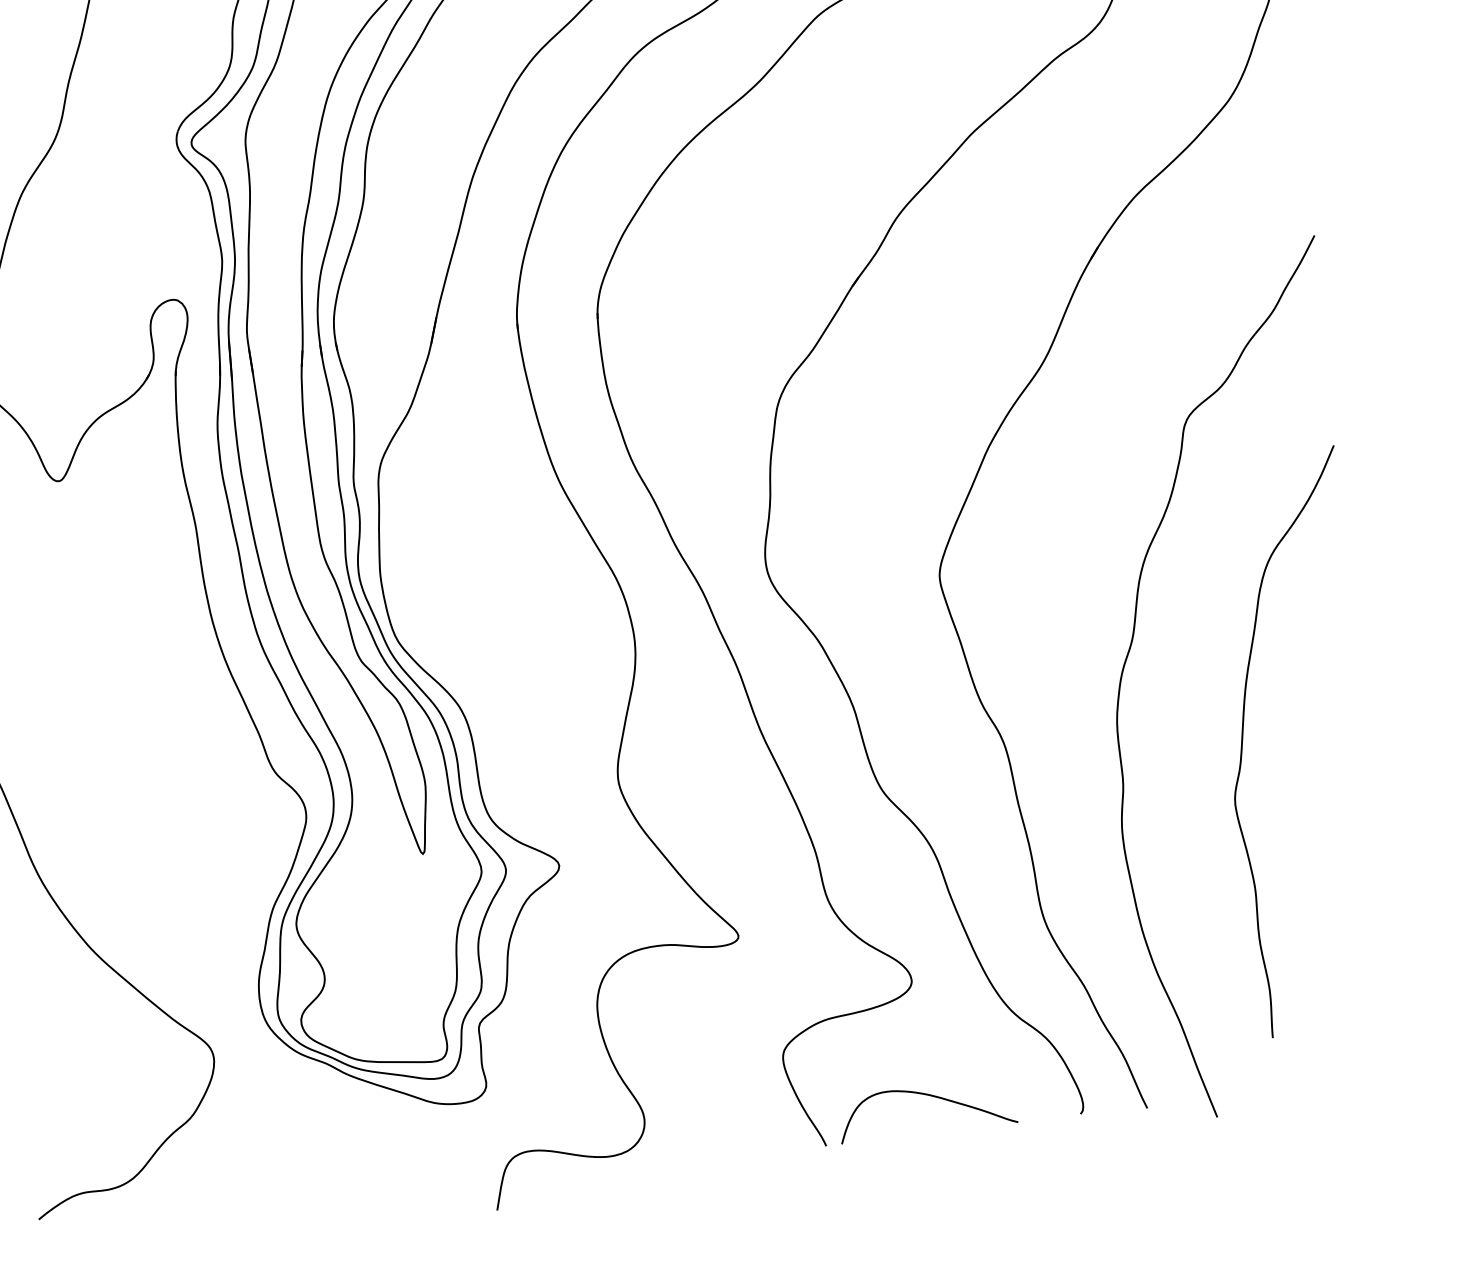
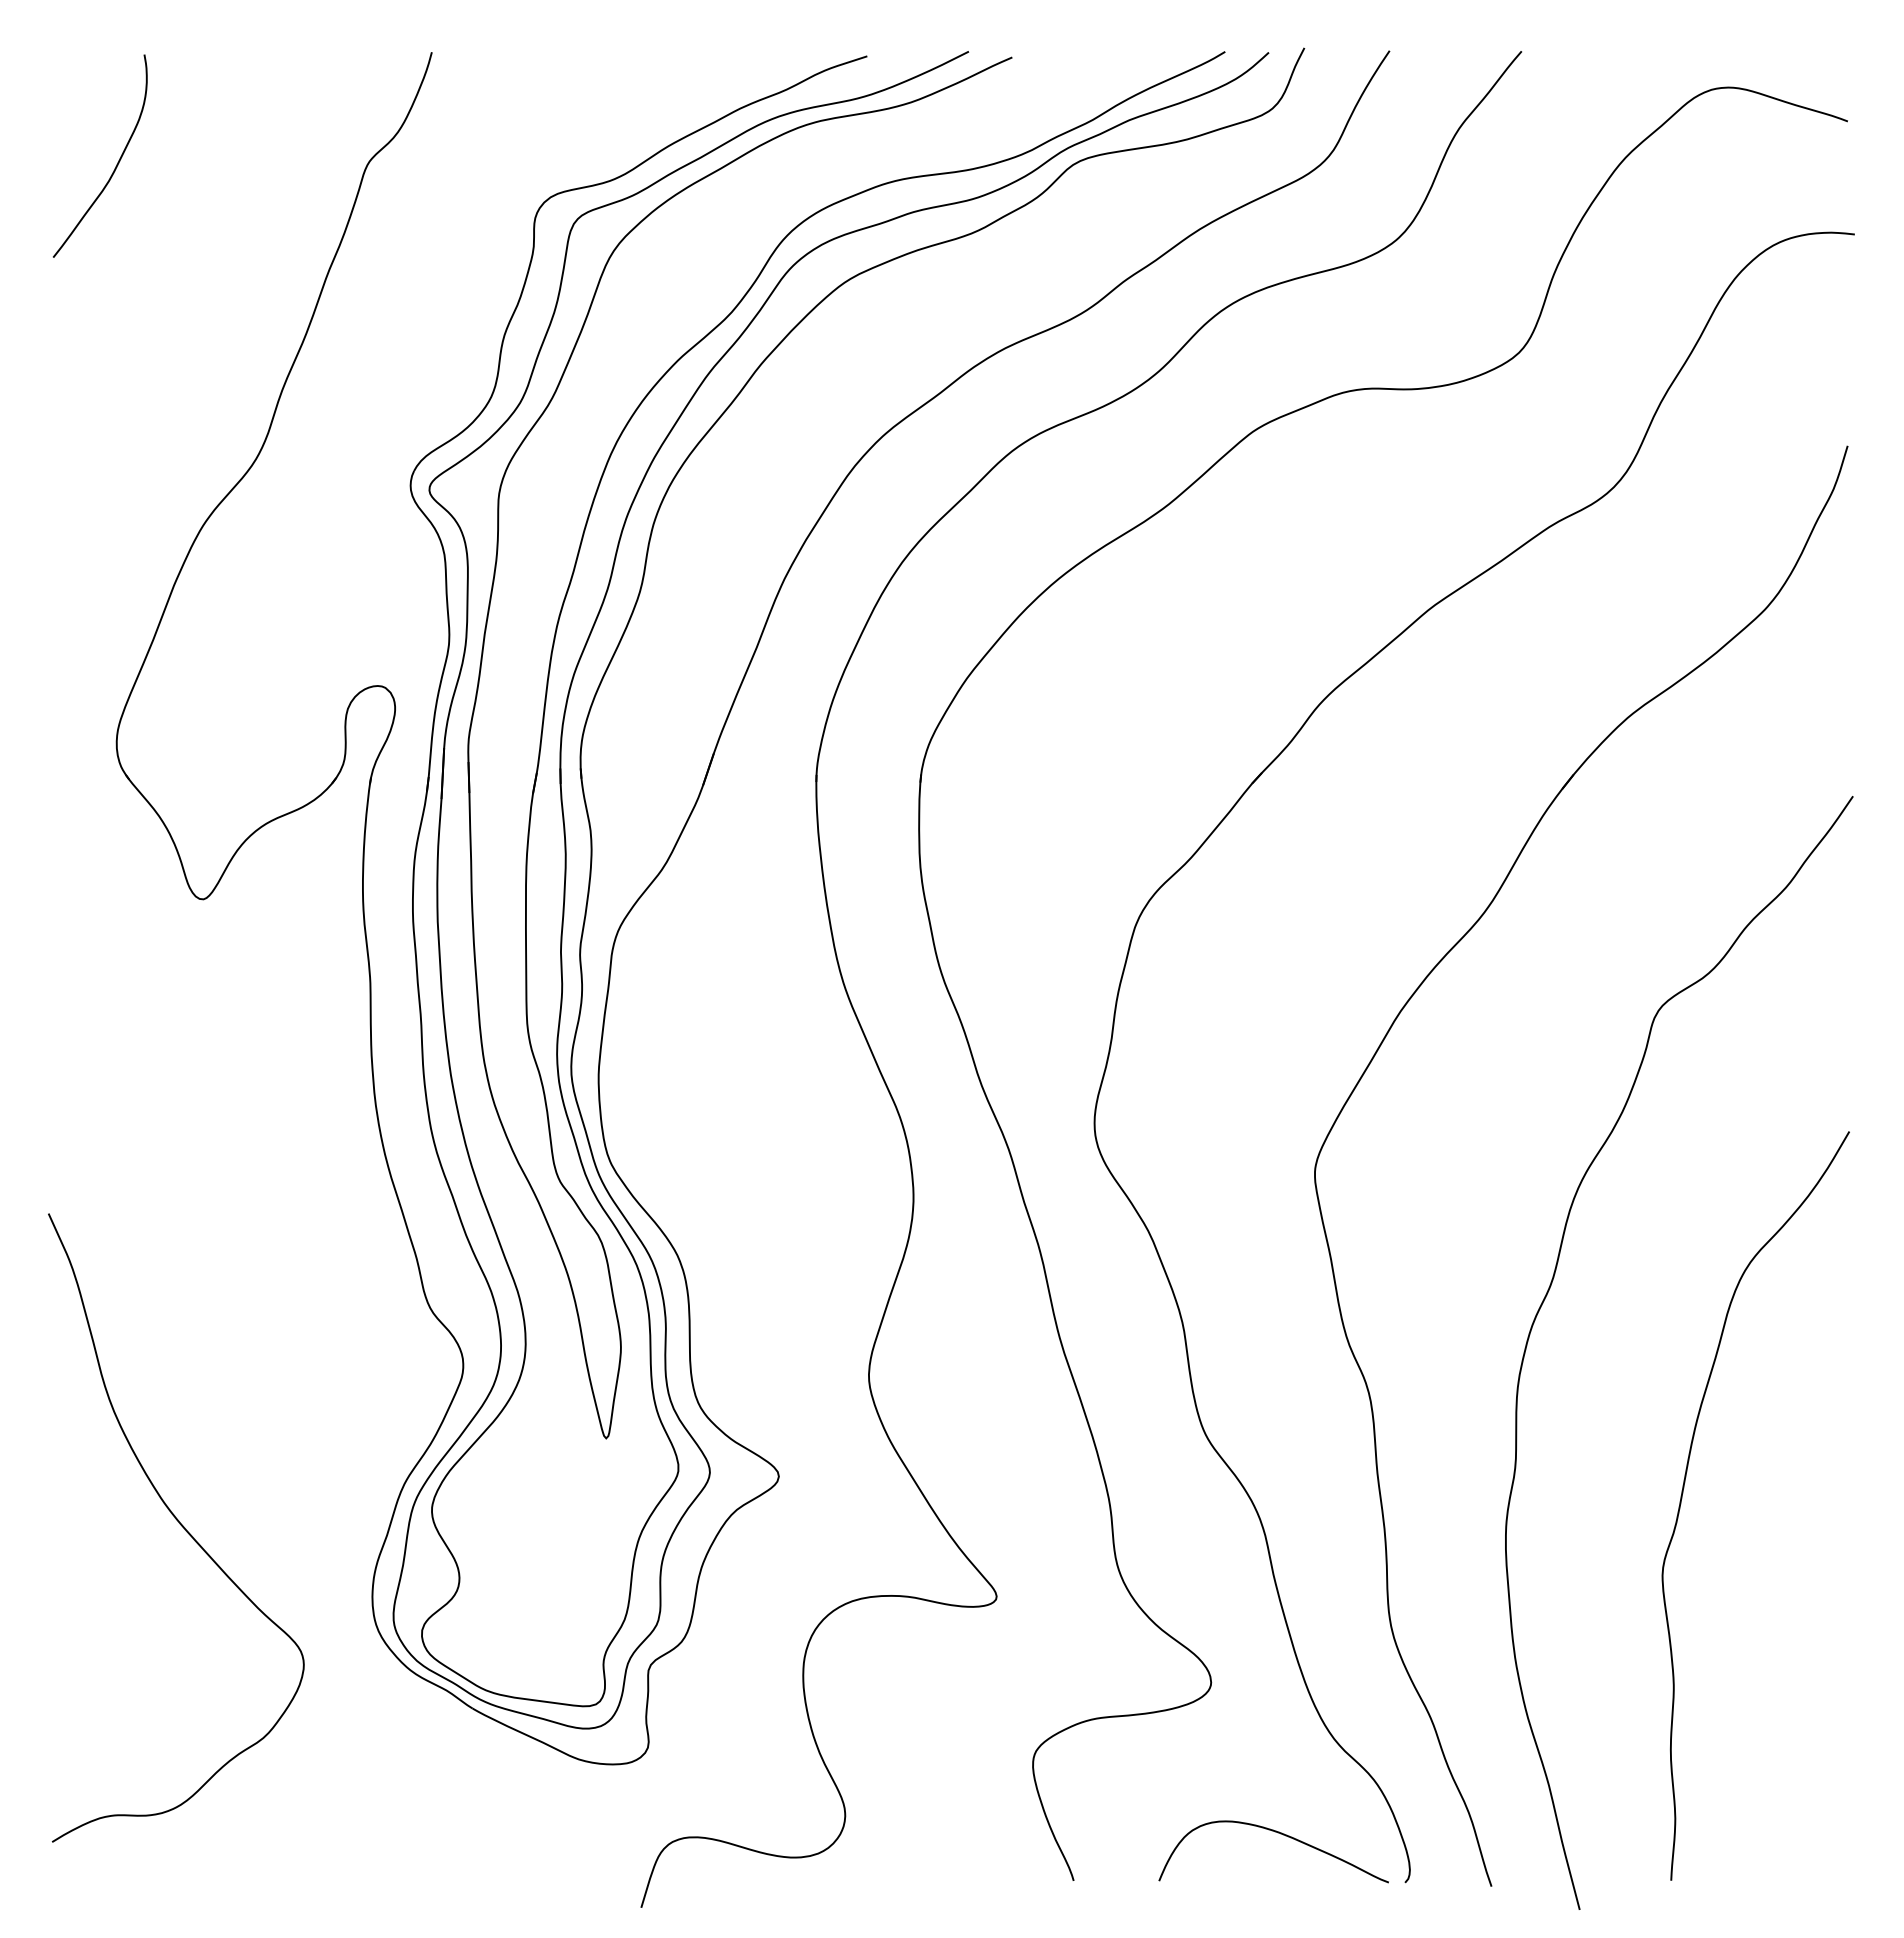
curve: (1243, 739) -> (1683, 1493), moved
curve: (930, 1096) -> (1280, 1834), moved

